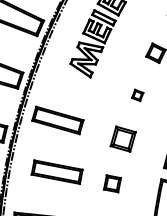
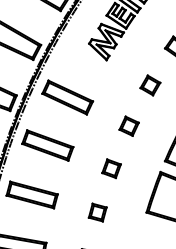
part: (137, 95) -> (150, 85), size x1.67
part: (122, 138) -> (128, 125), size x0.71
part: (56, 172) -> (47, 145), moved

